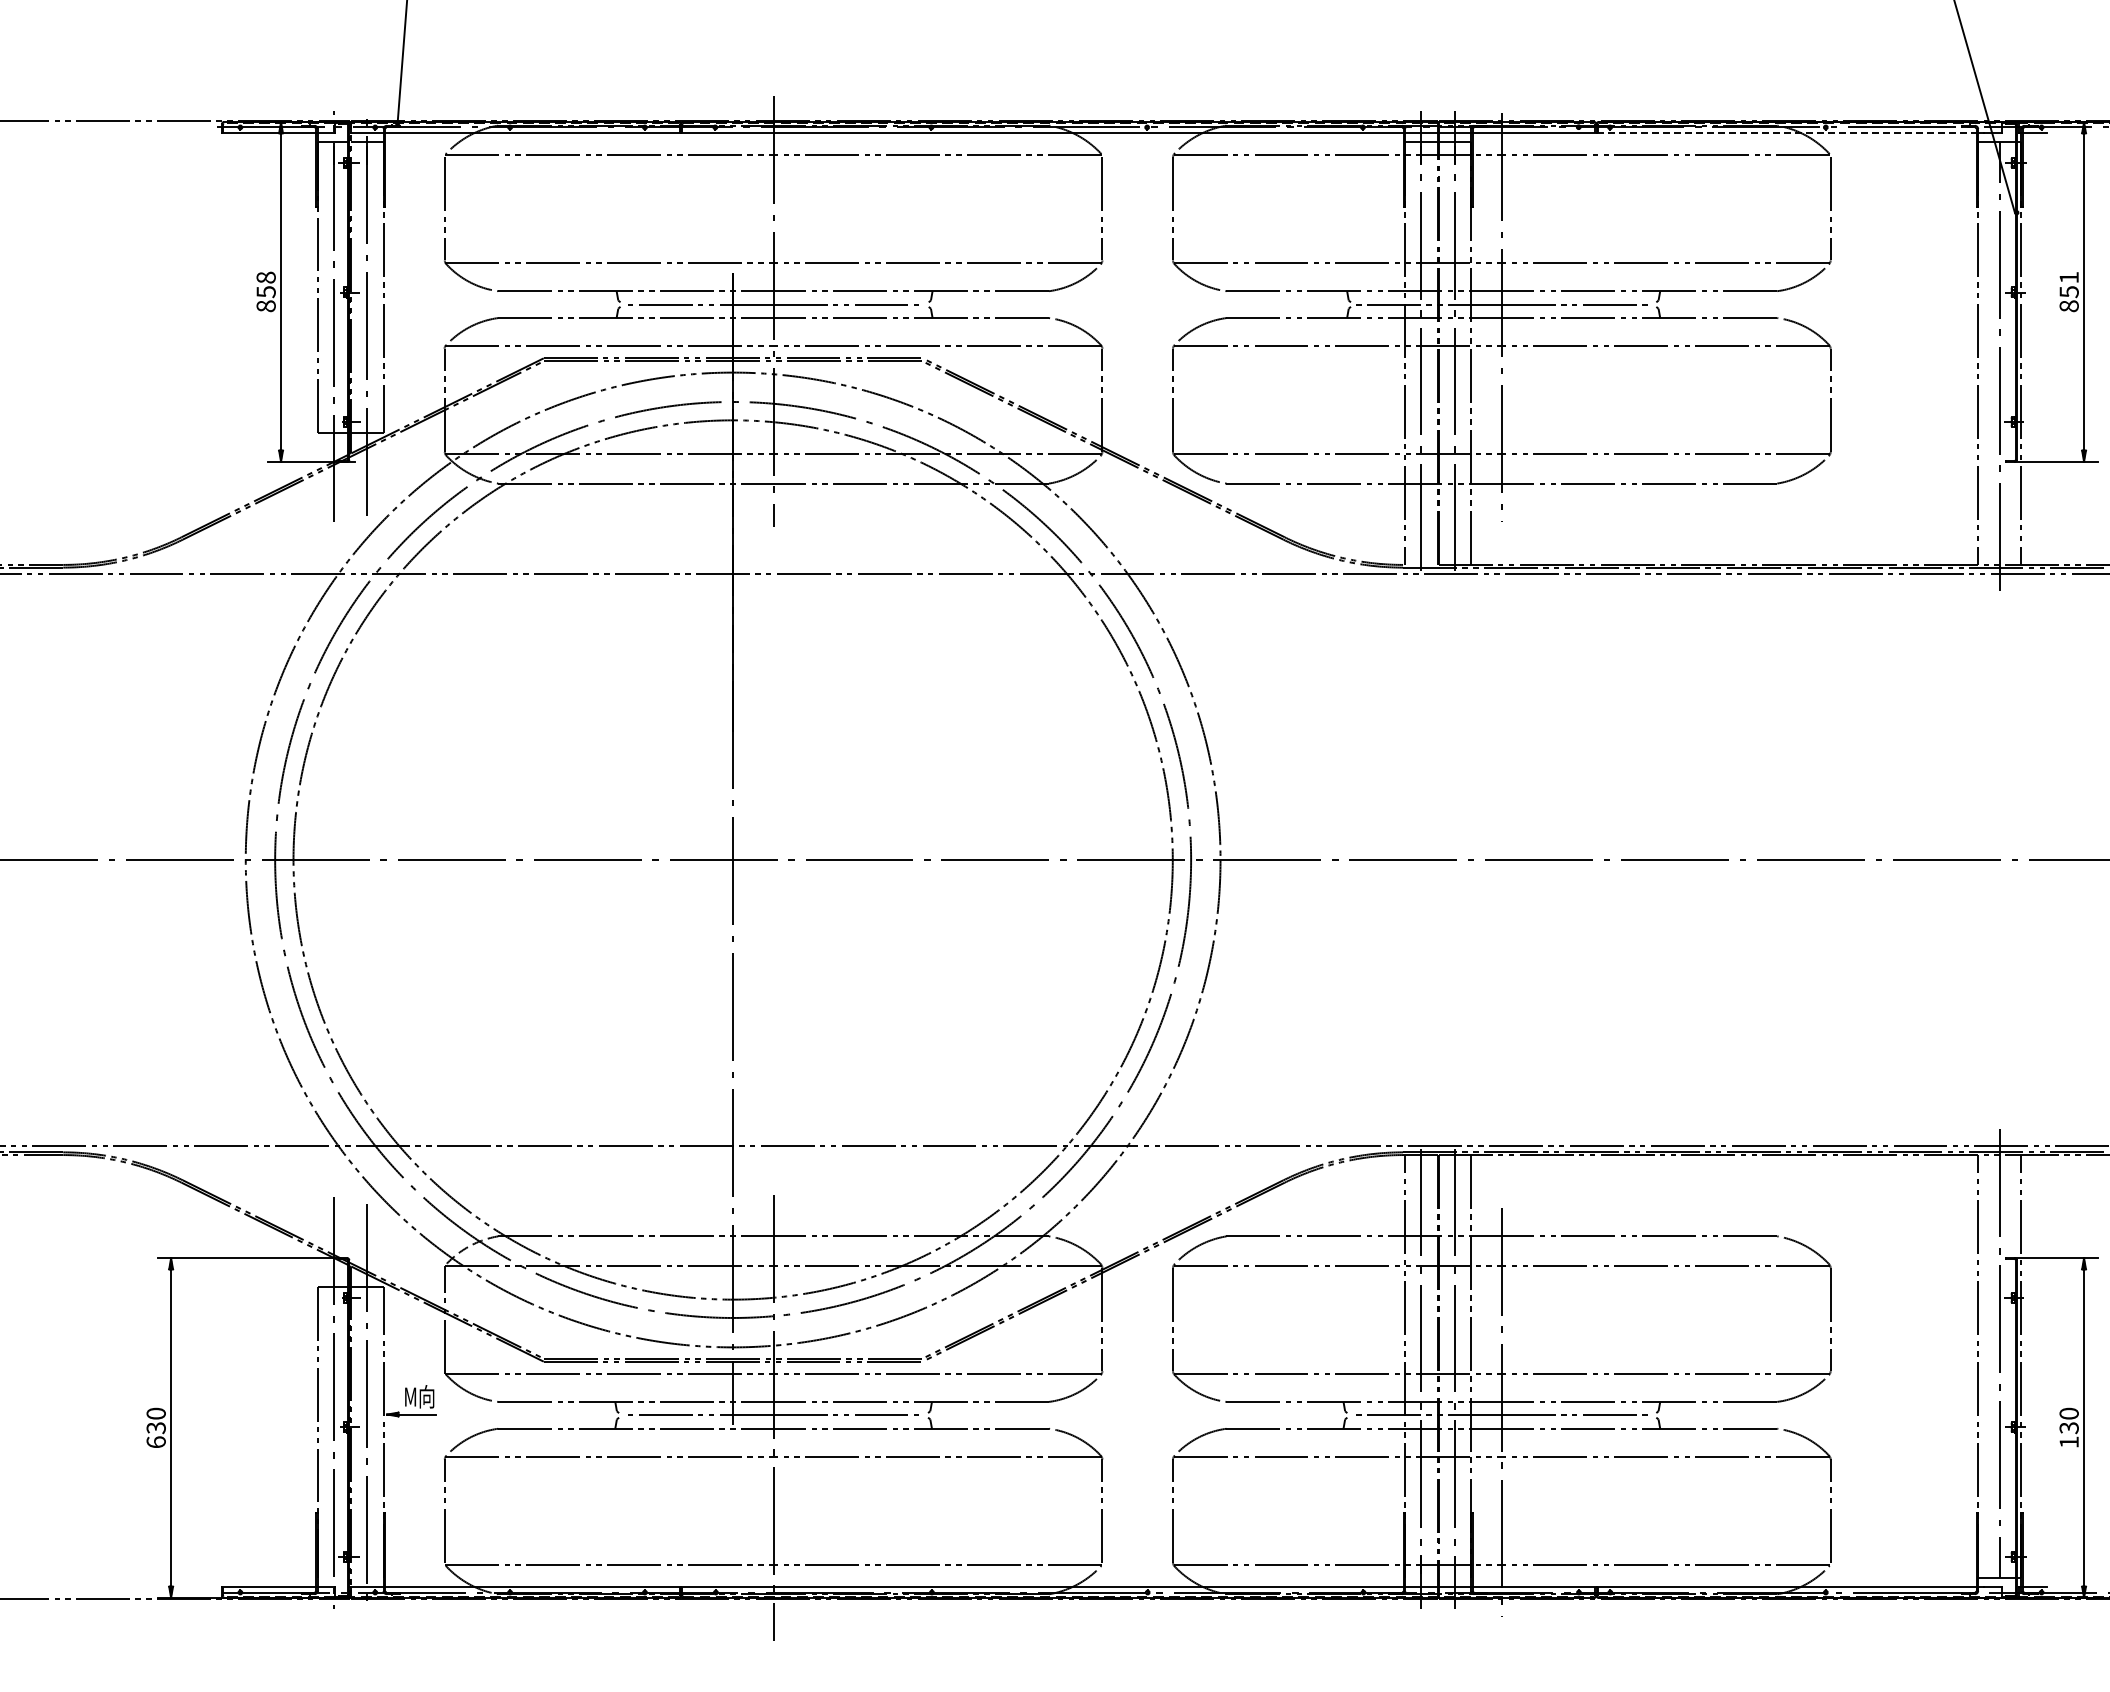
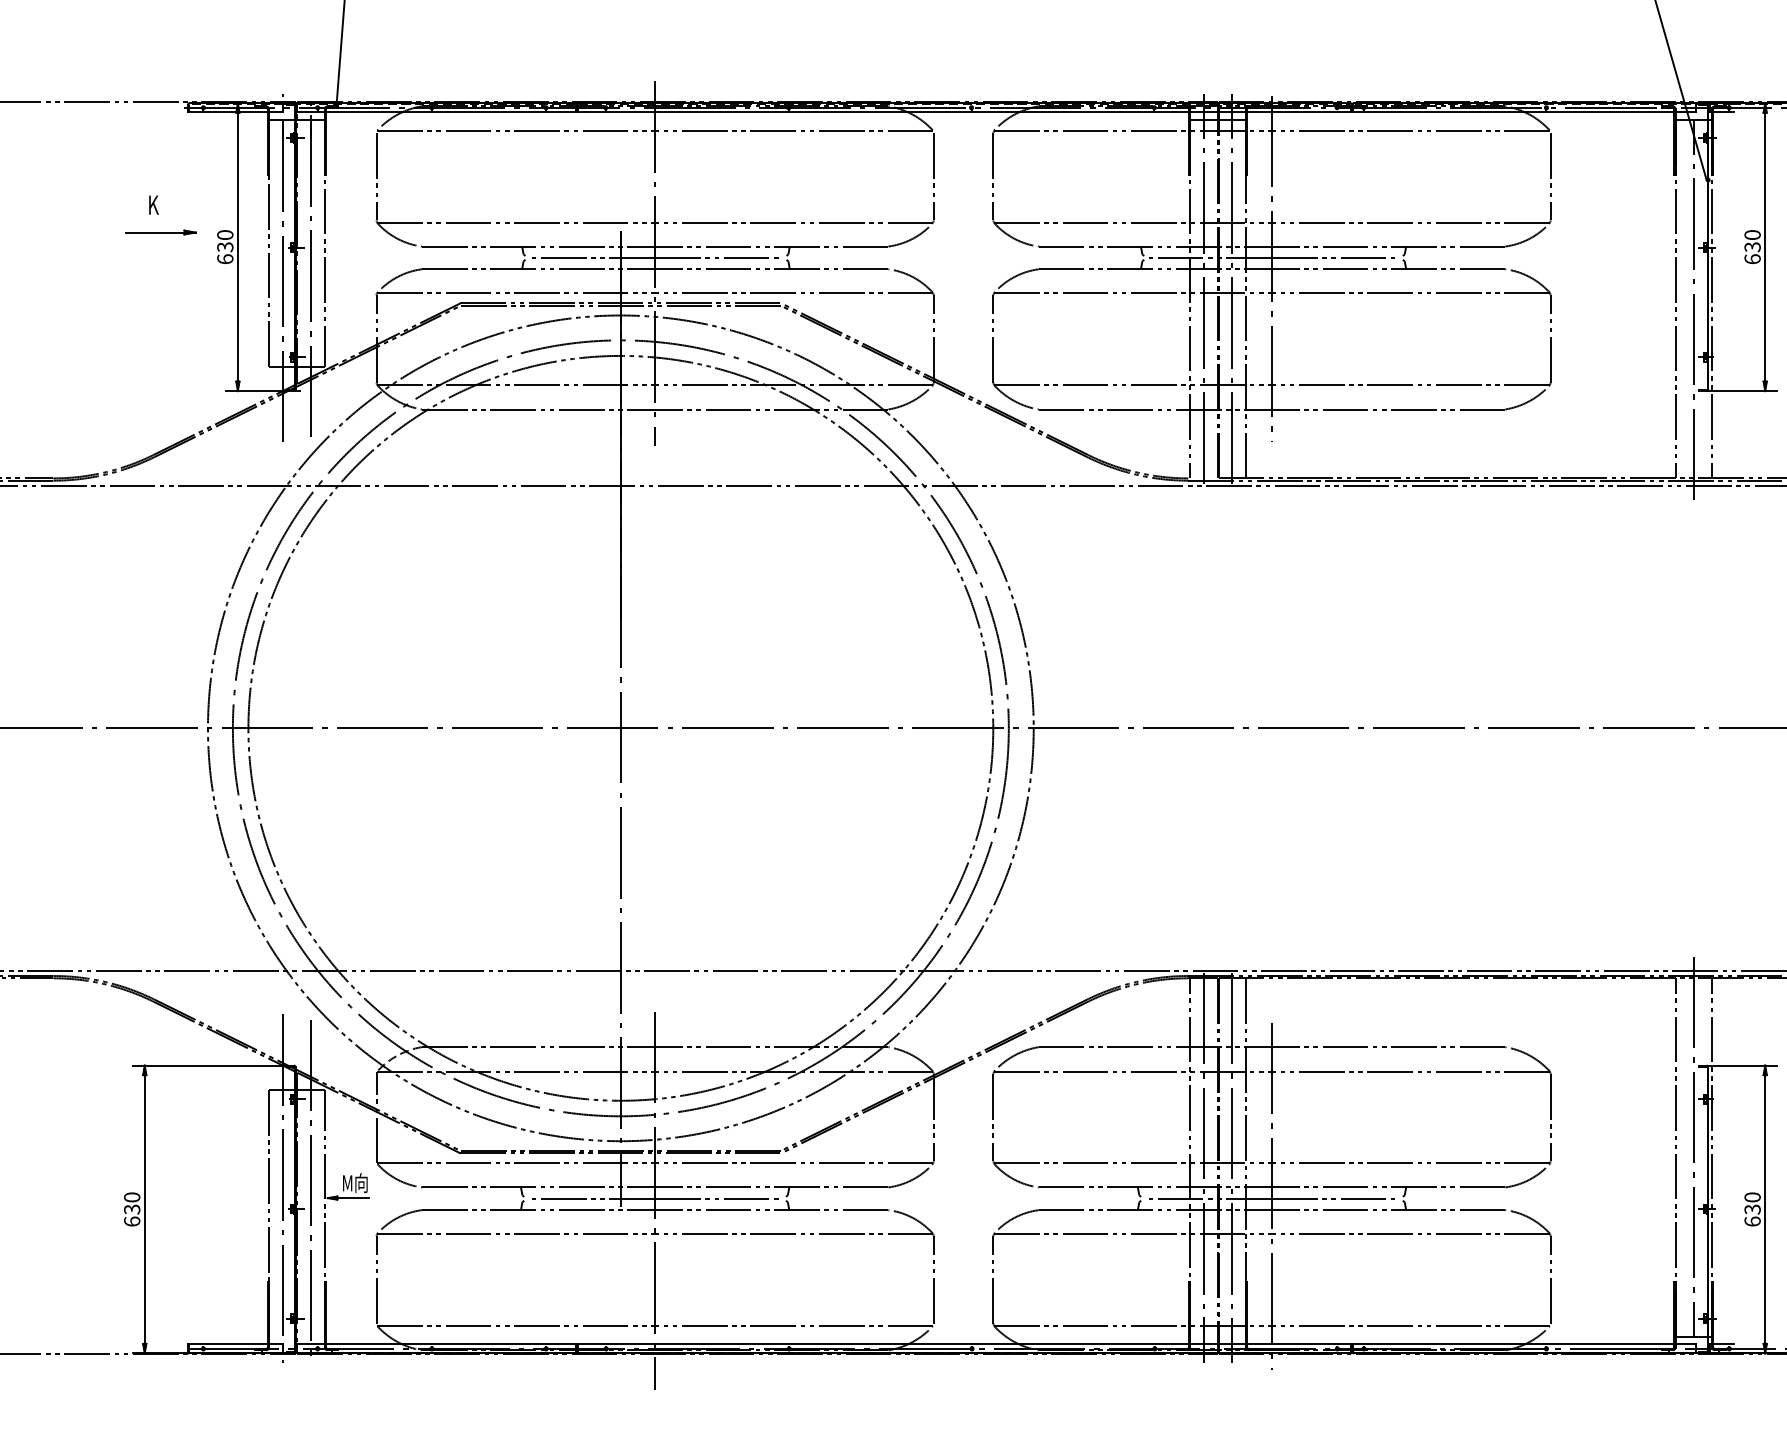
line: (1787, 132) -> (1514, 112), dashed -> solid
part: (190, 254) -> (161, 215), added
text: (265, 291) -> (224, 246), 858 -> 630
text: (2068, 291) -> (1752, 246), 851 -> 630
text: (2068, 1441) -> (1752, 1220), 130 -> 630

